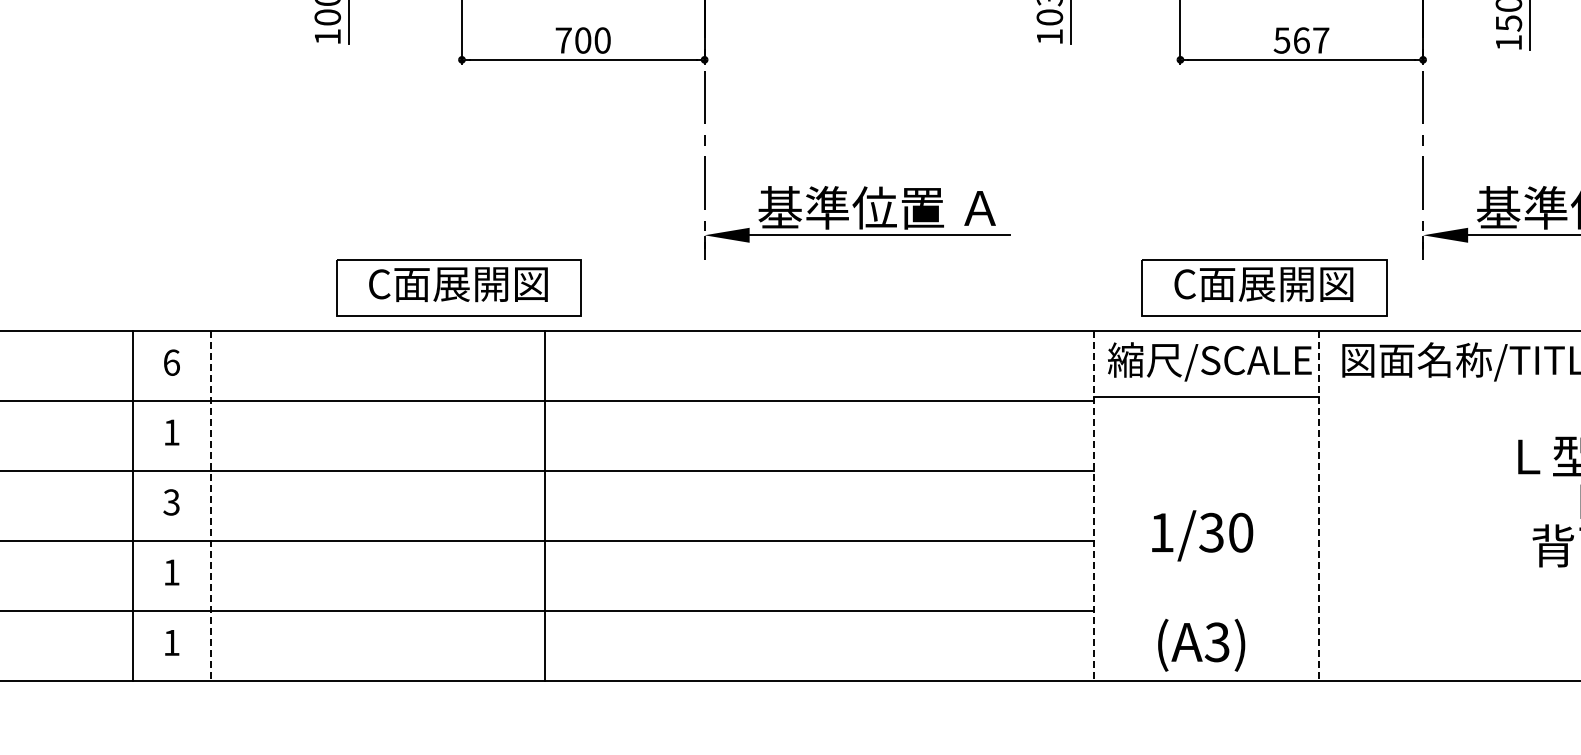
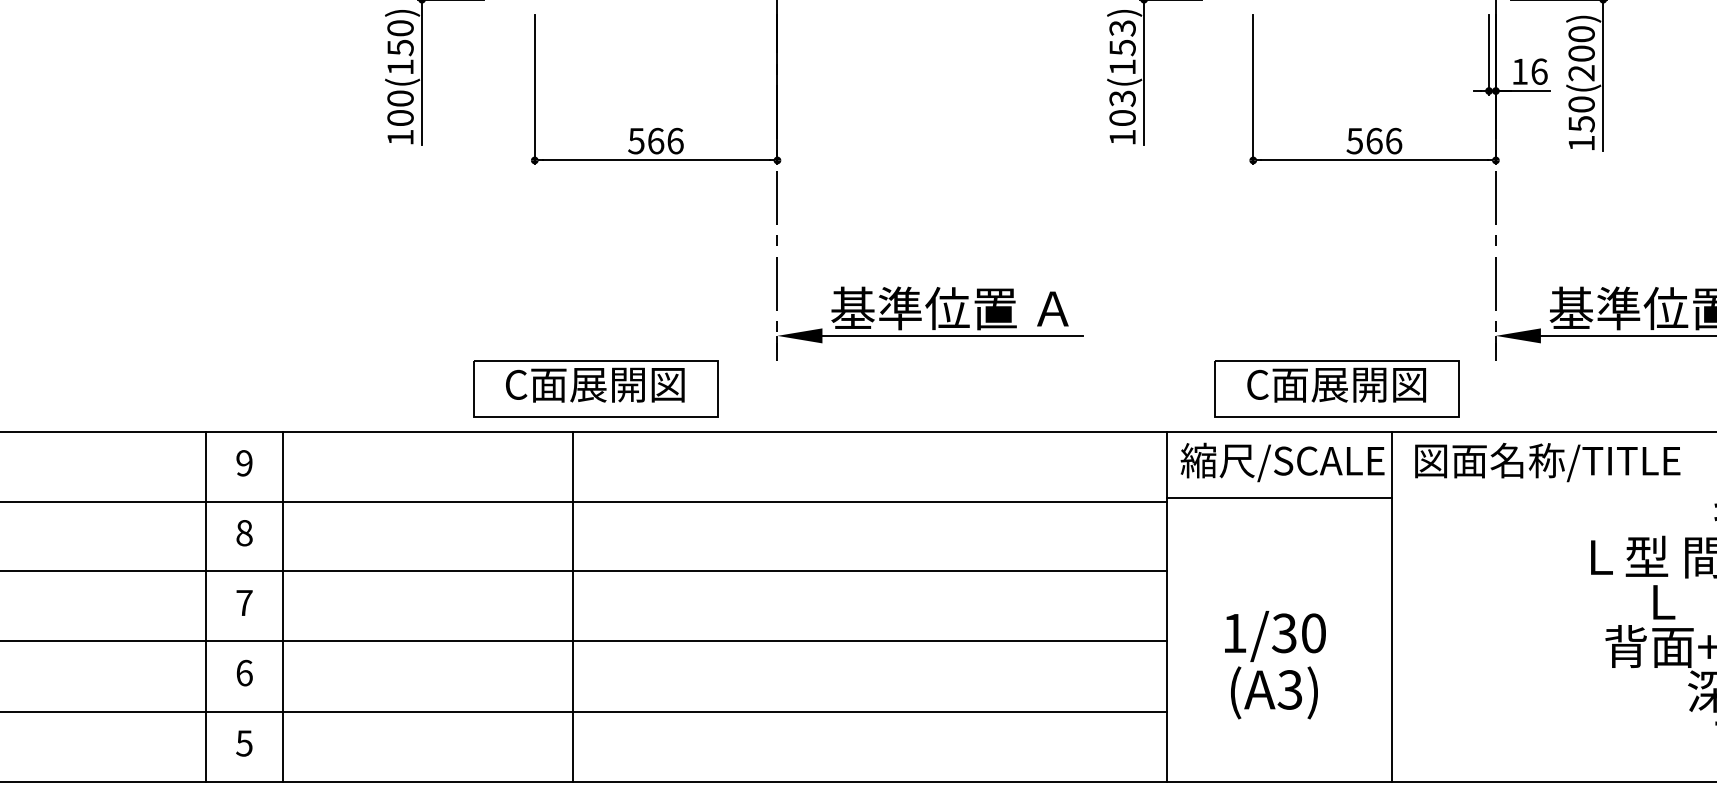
text: (582, 39) -> (655, 140), 700 -> 566
text: (1321, 39) -> (1394, 140), 567 -> 566
part: (458, 287) -> (595, 388), moved
text: (171, 362) -> (244, 463), 6 -> 9
text: (171, 432) -> (244, 533), 1 -> 8
text: (171, 501) -> (244, 602), 3 -> 7
line: (544, 505) -> (572, 606), moved
line: (210, 506) -> (283, 607), dashed -> solid
line: (1094, 506) -> (1167, 607), dashed -> solid
line: (1318, 506) -> (1391, 607), dashed -> solid
text: (171, 571) -> (244, 672), 1 -> 6
text: (171, 642) -> (244, 743), 1 -> 5
text: (1201, 644) -> (1274, 692), moved

